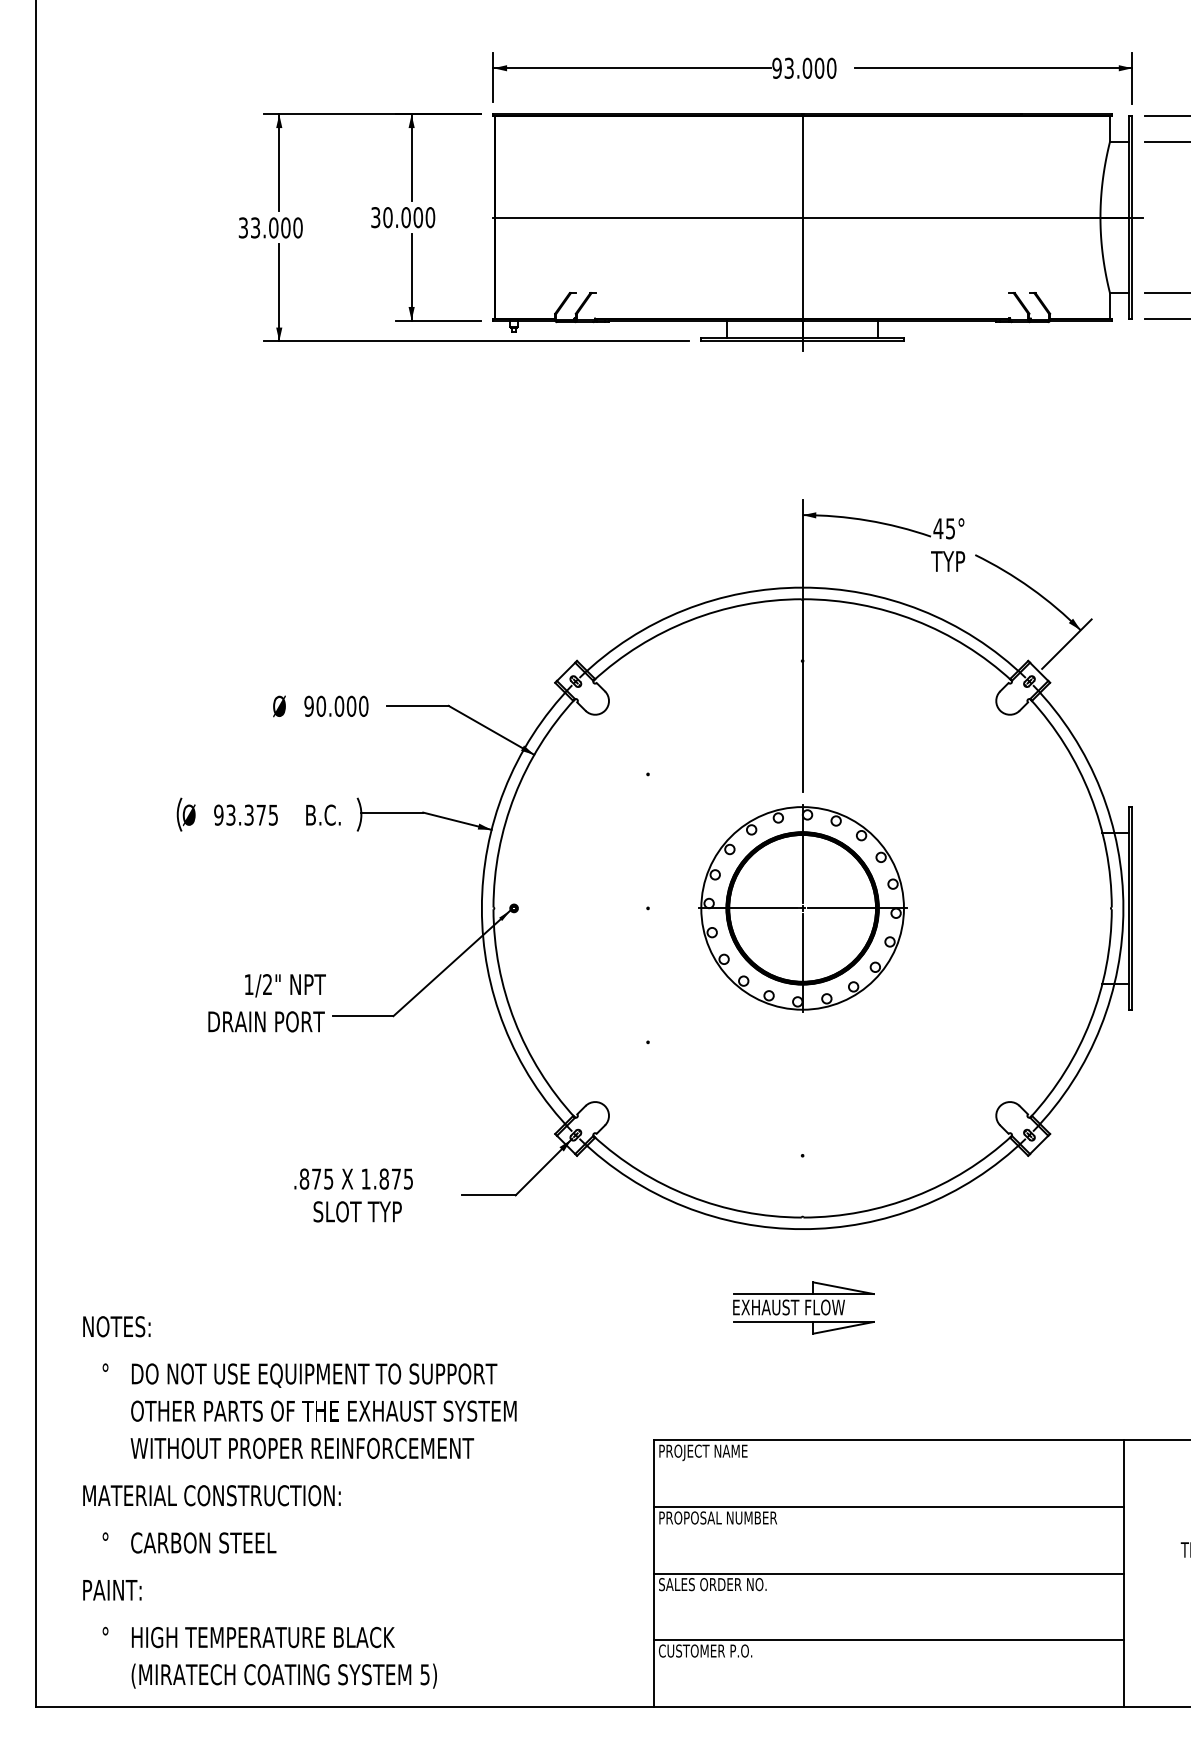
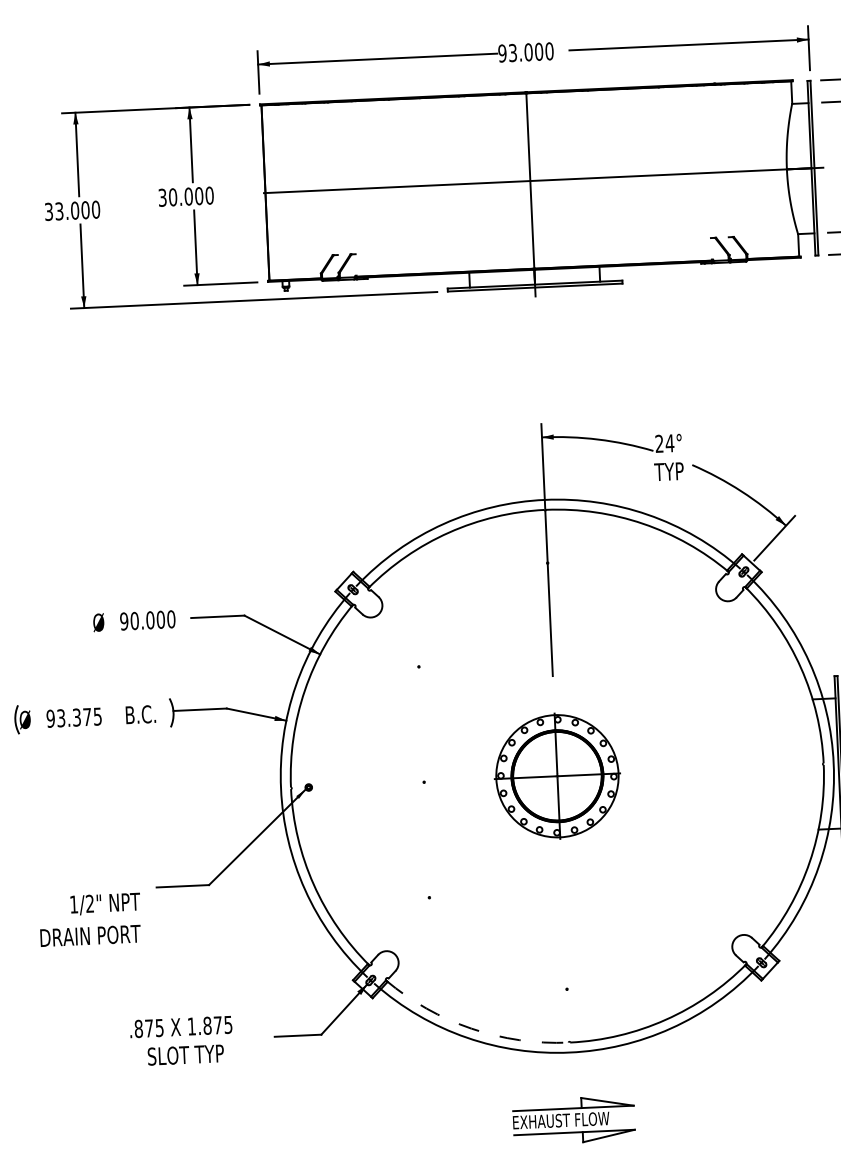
text: (944, 528) -> (664, 443), 45° -> 24°
part: (802, 908) -> (557, 776), size x0.7
text: (266, 1003) -> (89, 920), moved
arc: (689, 1196) -> (471, 1028), solid -> dashed

